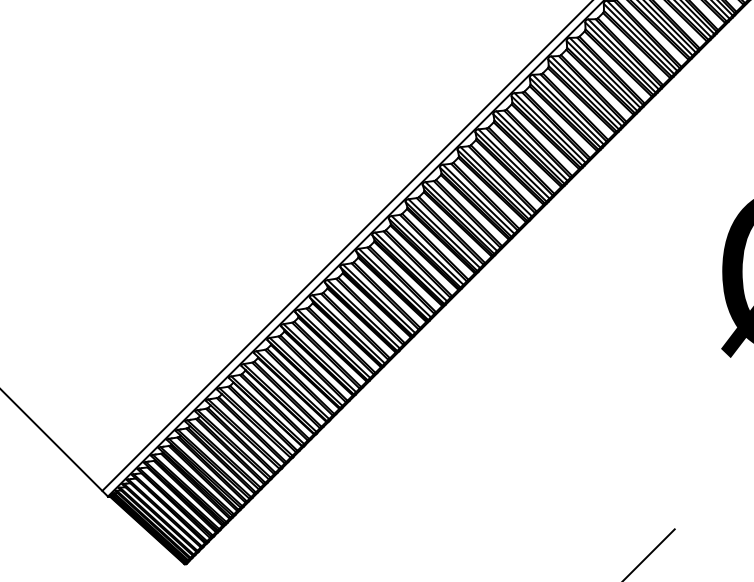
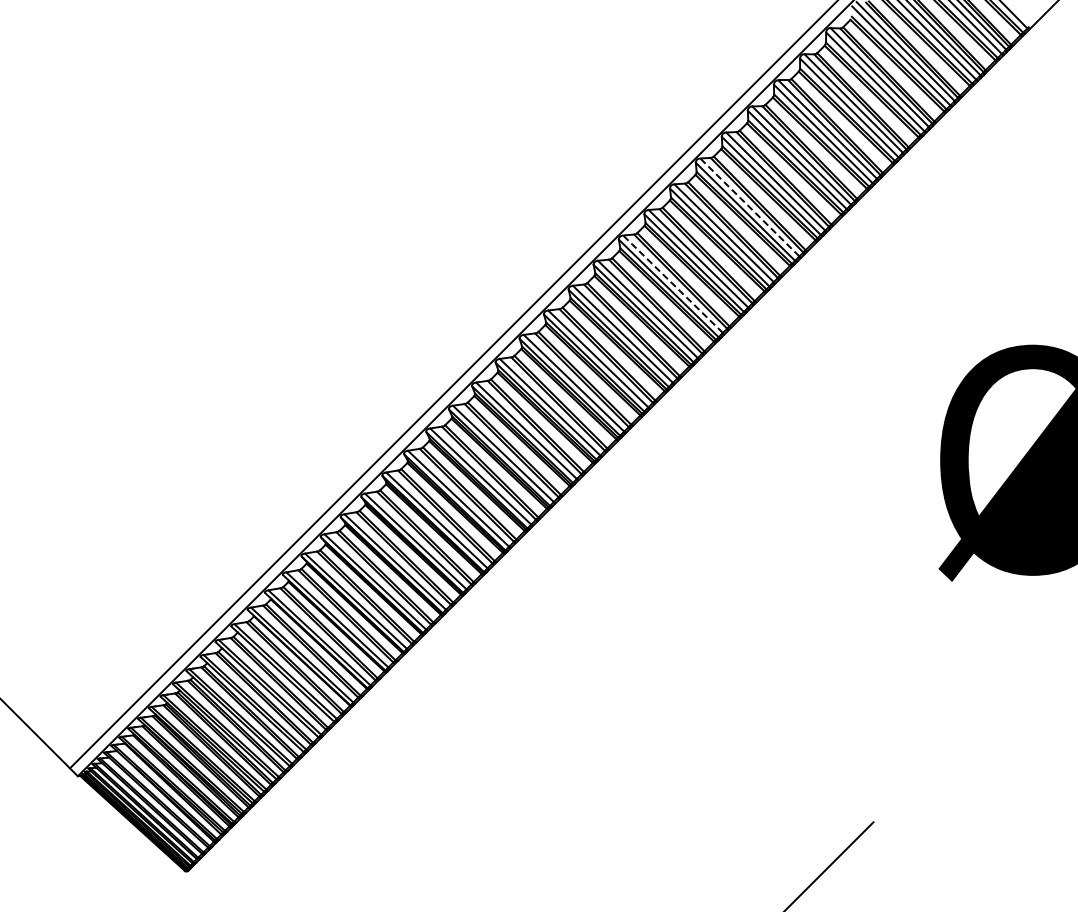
line: (586, 91) -> (749, 207), solid -> dashed
line: (532, 146) -> (673, 284), solid -> dashed

